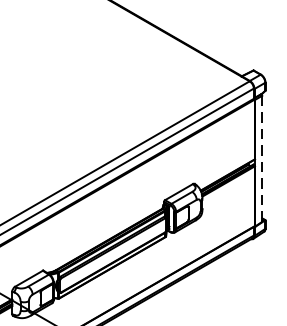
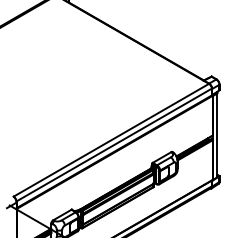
line: (262, 159) -> (217, 135), dashed -> solid

